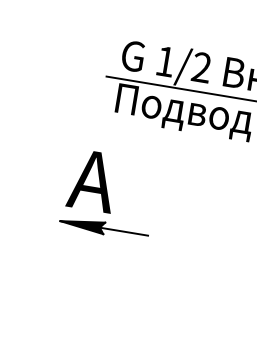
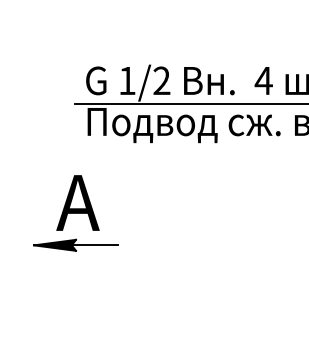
part: (103, 227) -> (75, 244), moved

